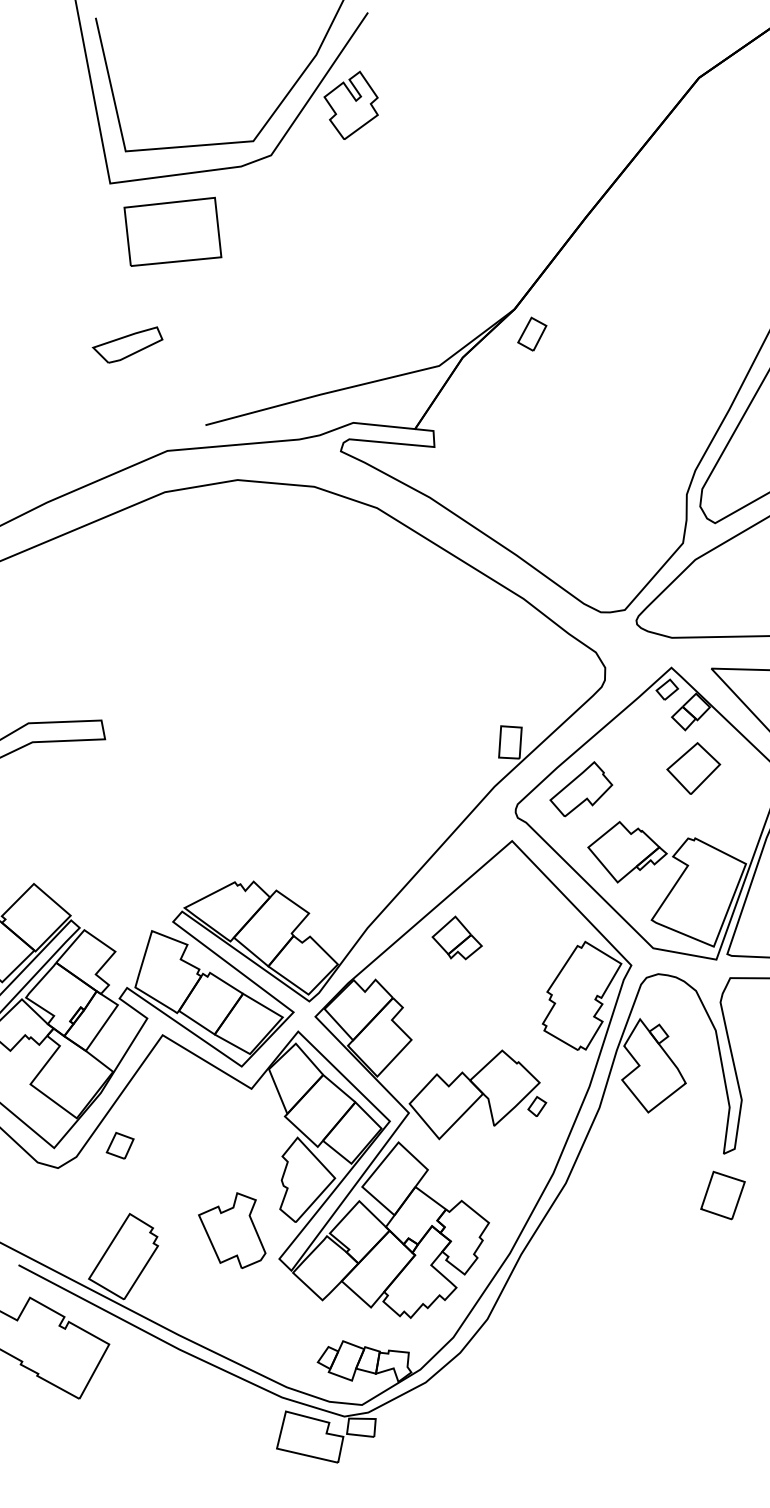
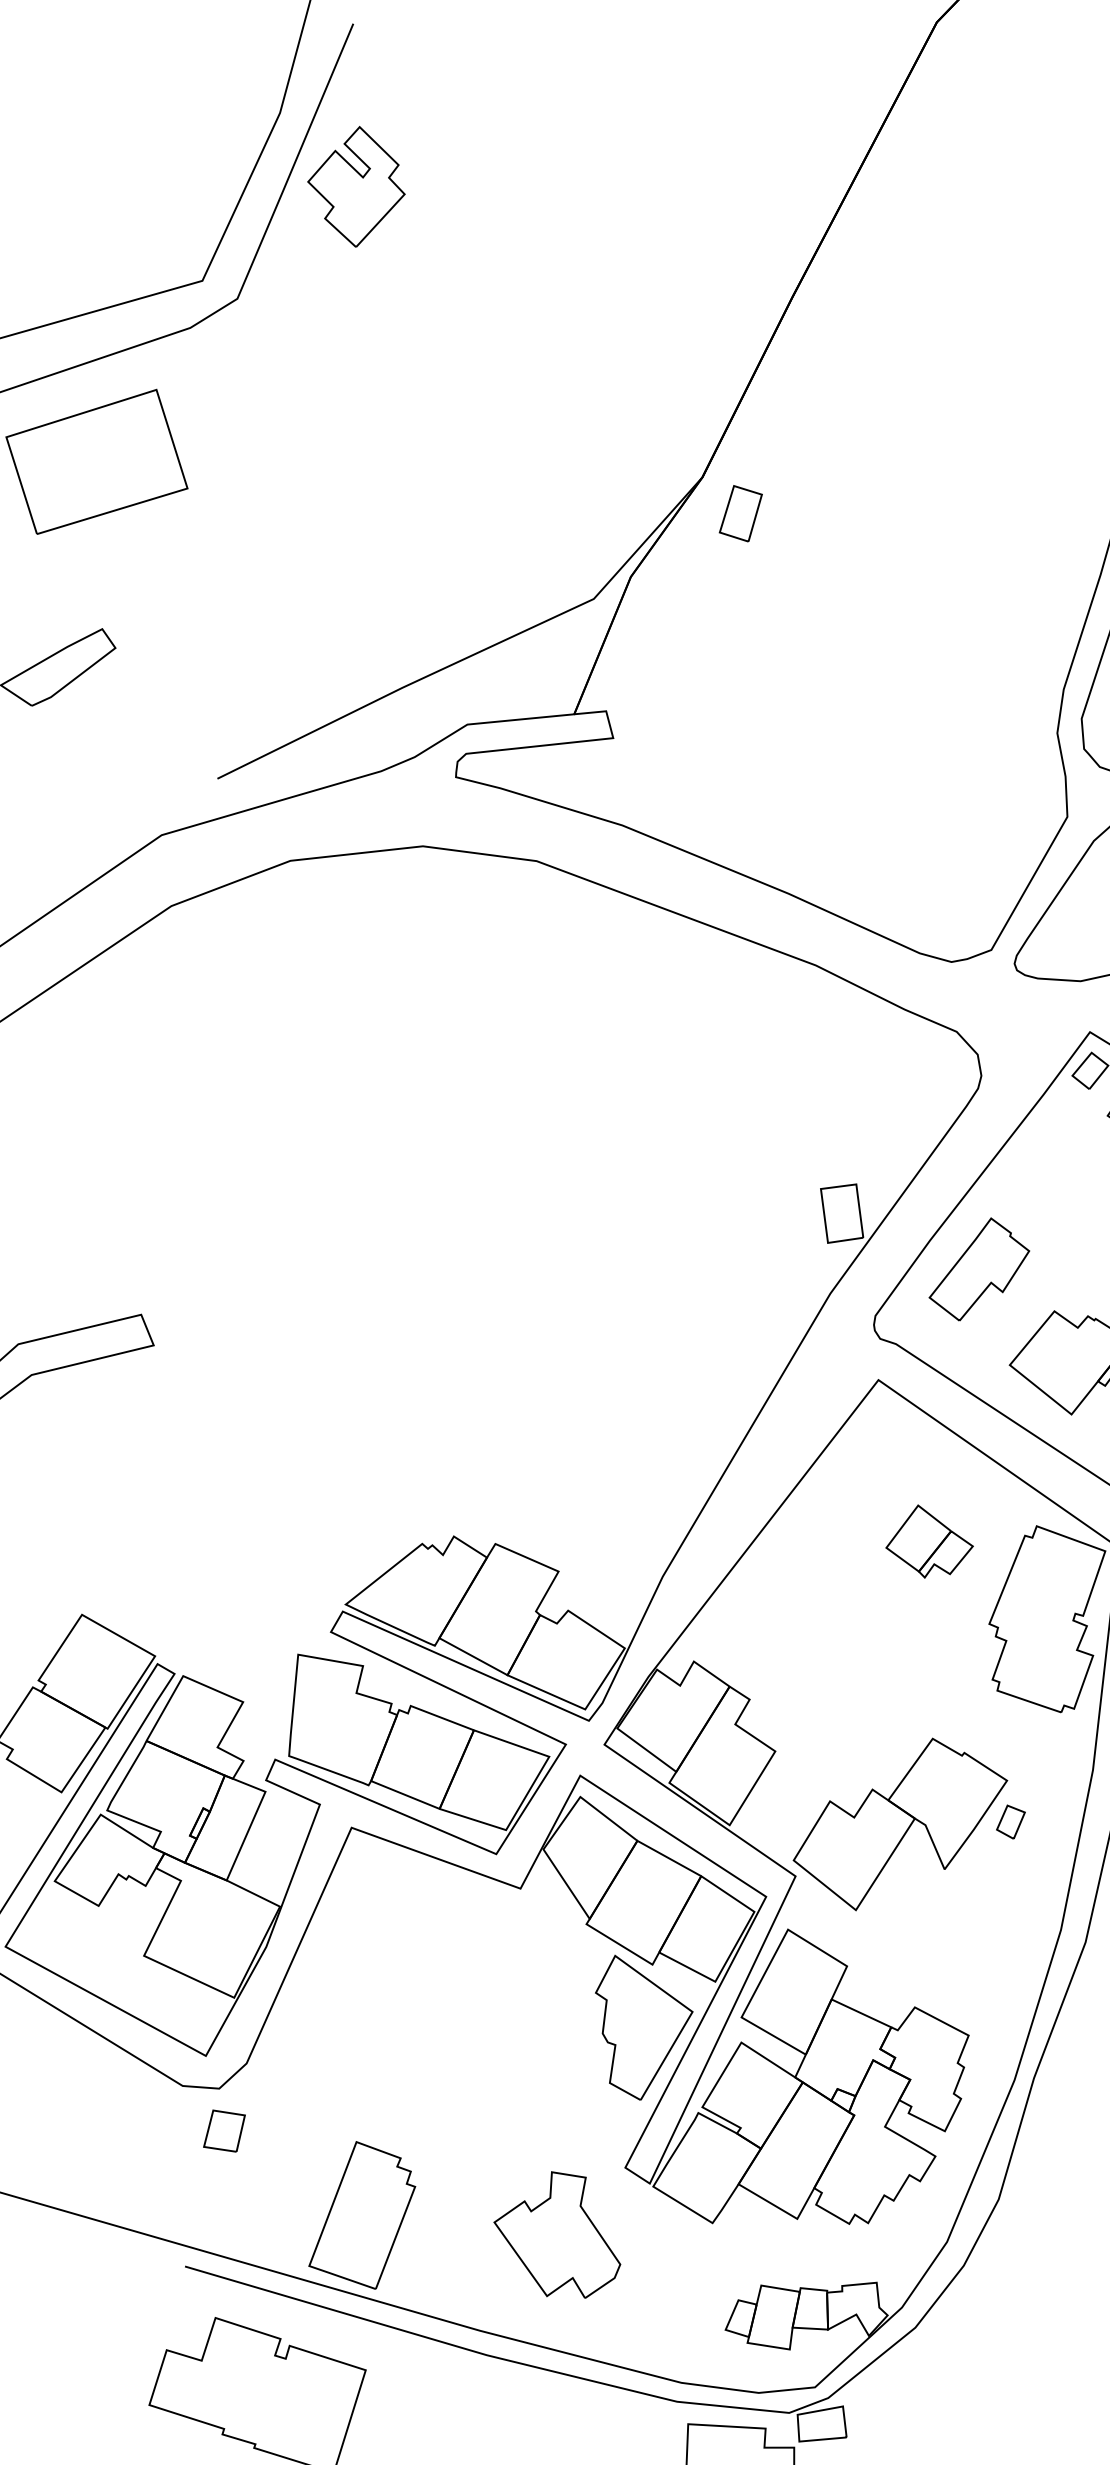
part: (456, 937) -> (927, 1540), moved
part: (119, 1145) -> (223, 2130), moved
part: (232, 1230) -> (556, 2237), moved

